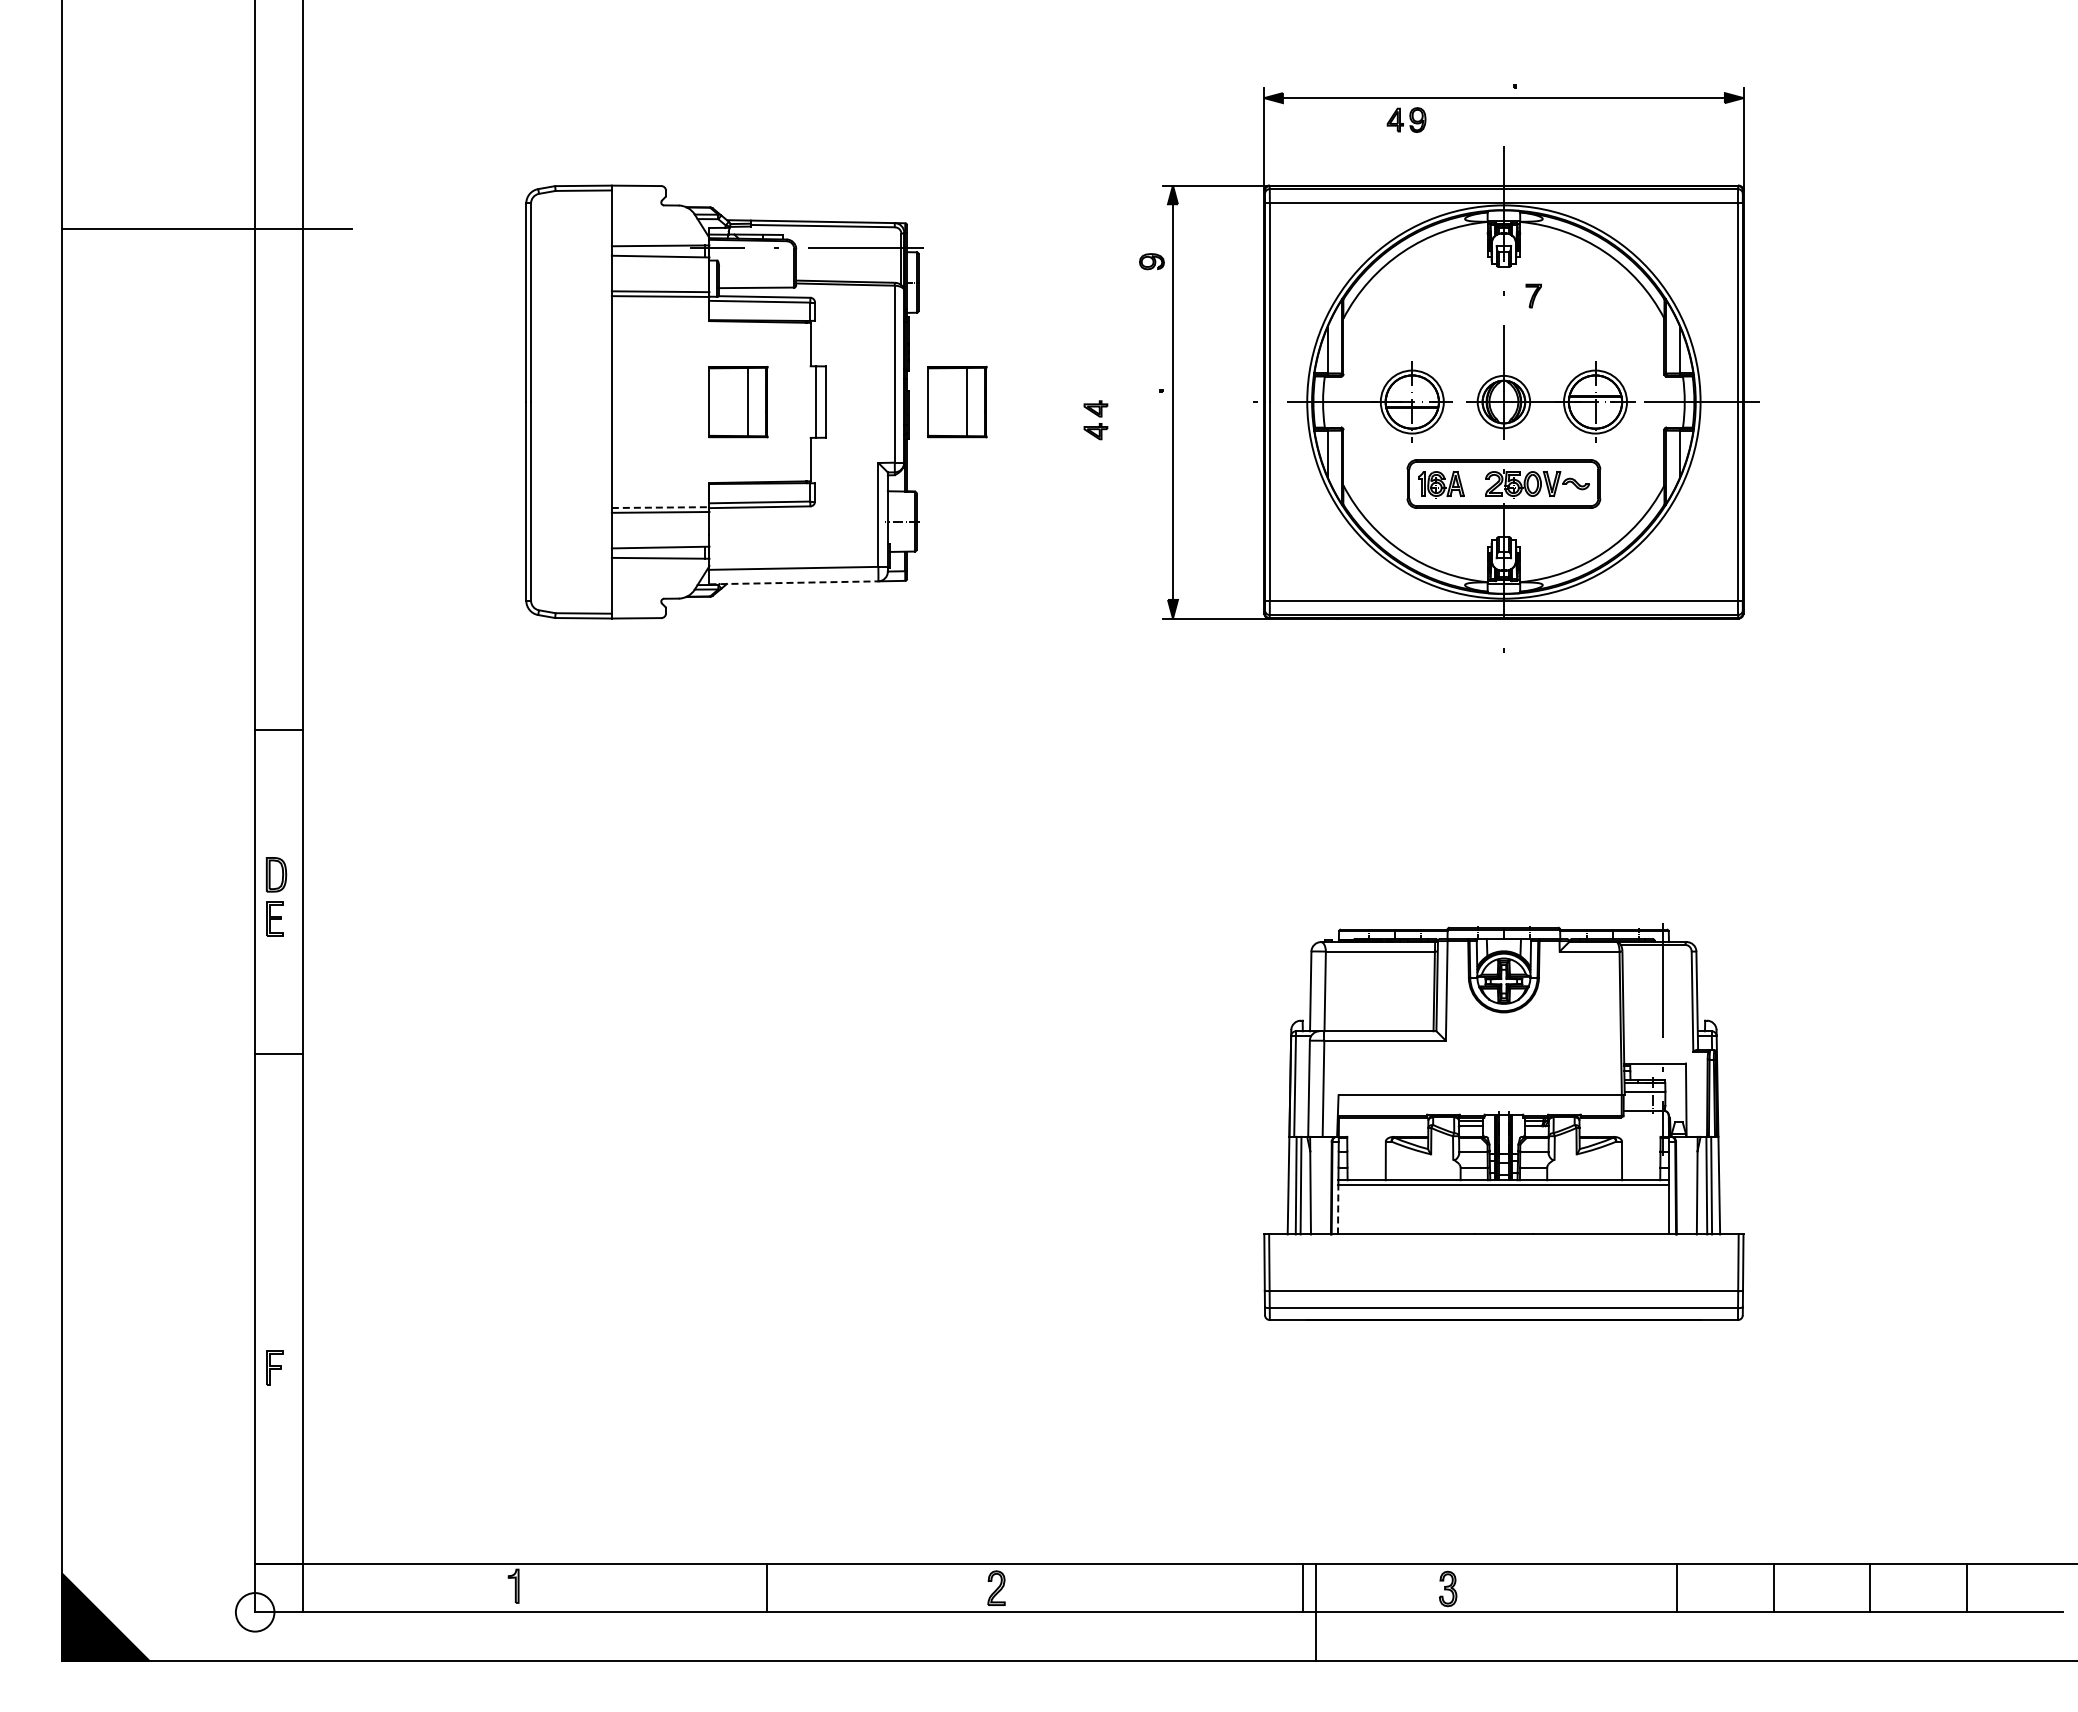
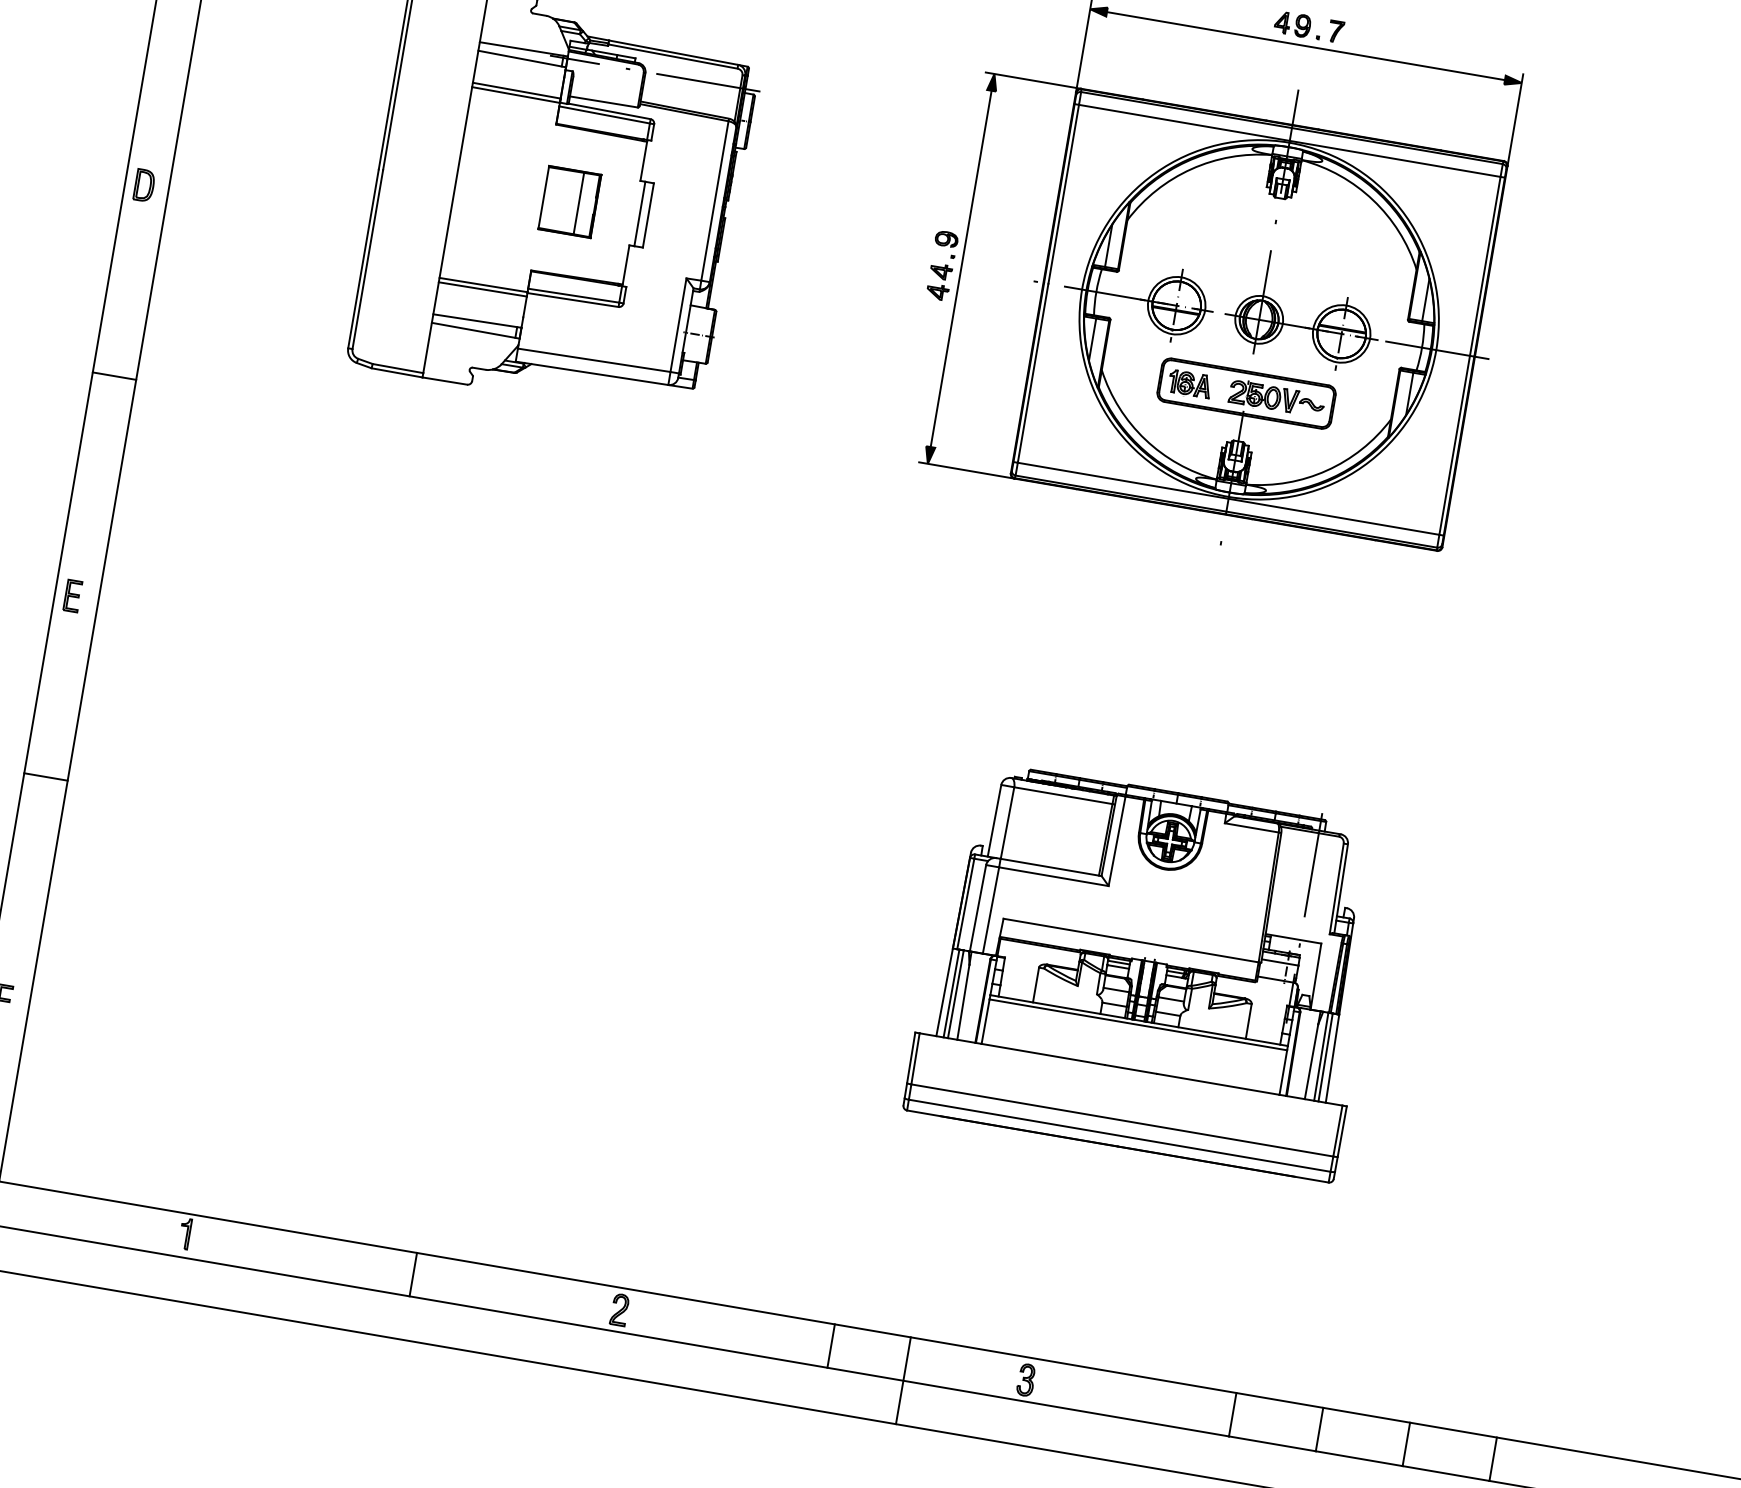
part: (1406, 119) -> (1292, 23), moved
part: (1151, 261) -> (946, 238), moved
part: (1533, 295) -> (1335, 31), moved
part: (957, 401) -> (767, 235), removed
part: (1095, 420) -> (939, 282), moved
line: (660, 507) -> (483, 284), dashed -> solid
line: (794, 582) -> (592, 373), dashed -> solid
line: (279, 729) -> (114, 375), moved
part: (276, 874) -> (144, 185), moved
line: (279, 1054) -> (46, 777), moved
line: (1338, 1209) -> (985, 1021), dashed -> solid
line: (1303, 1588) -> (831, 1346), moved

